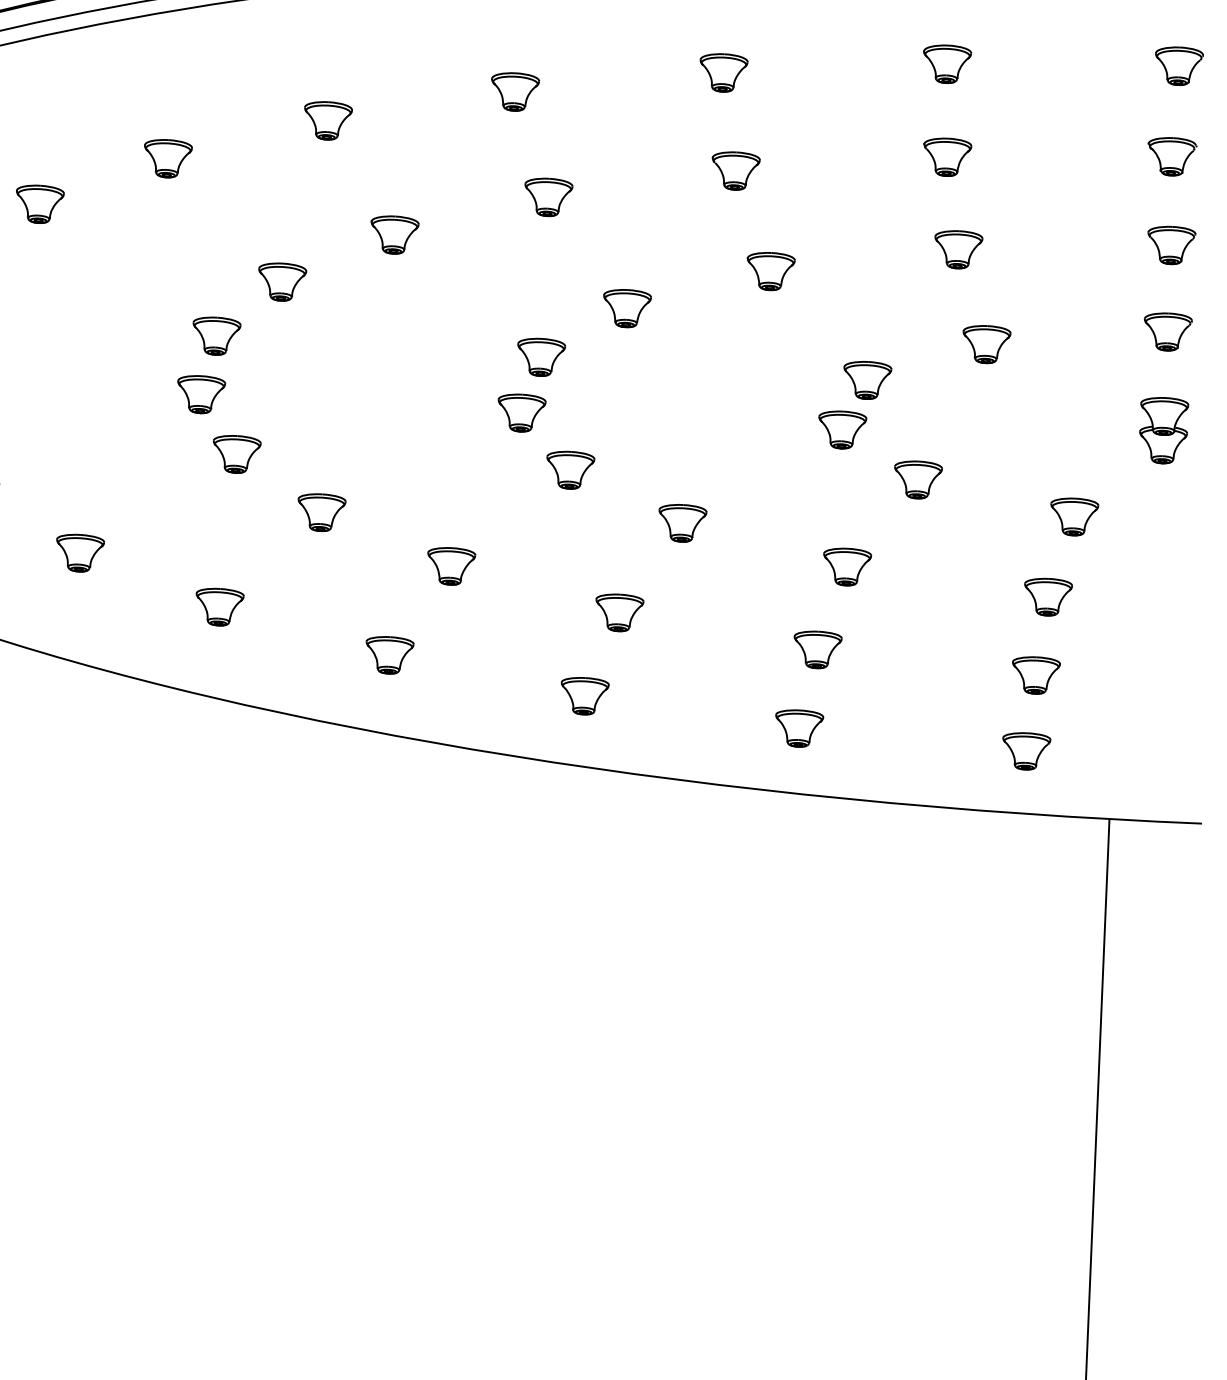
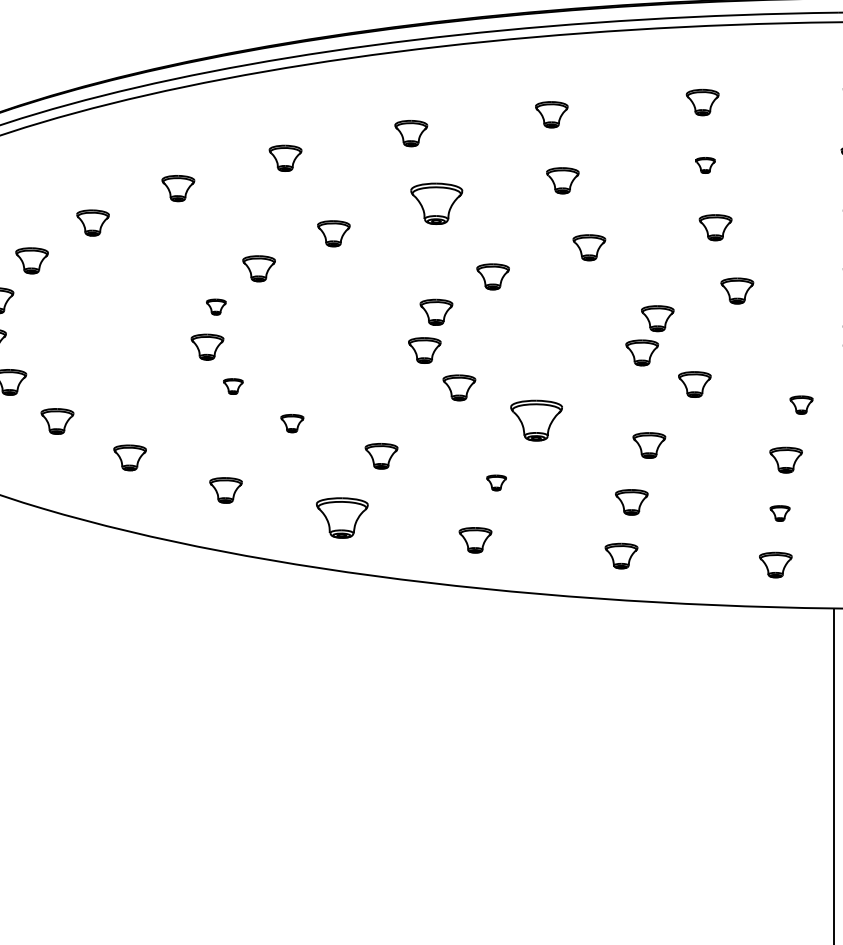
part: (947, 157) -> (705, 165), size x0.6
part: (547, 196) -> (436, 203), size x1.6
part: (216, 335) -> (216, 306), size x0.6
part: (237, 454) -> (233, 386), size x0.6
part: (321, 512) -> (292, 423), size x0.7
part: (1074, 516) -> (801, 404), size x0.7
part: (682, 523) -> (536, 420), size x1.6
part: (619, 612) -> (496, 482), size x0.6
part: (389, 655) -> (342, 518), size x1.6
part: (1034, 675) -> (779, 513), size x0.6

